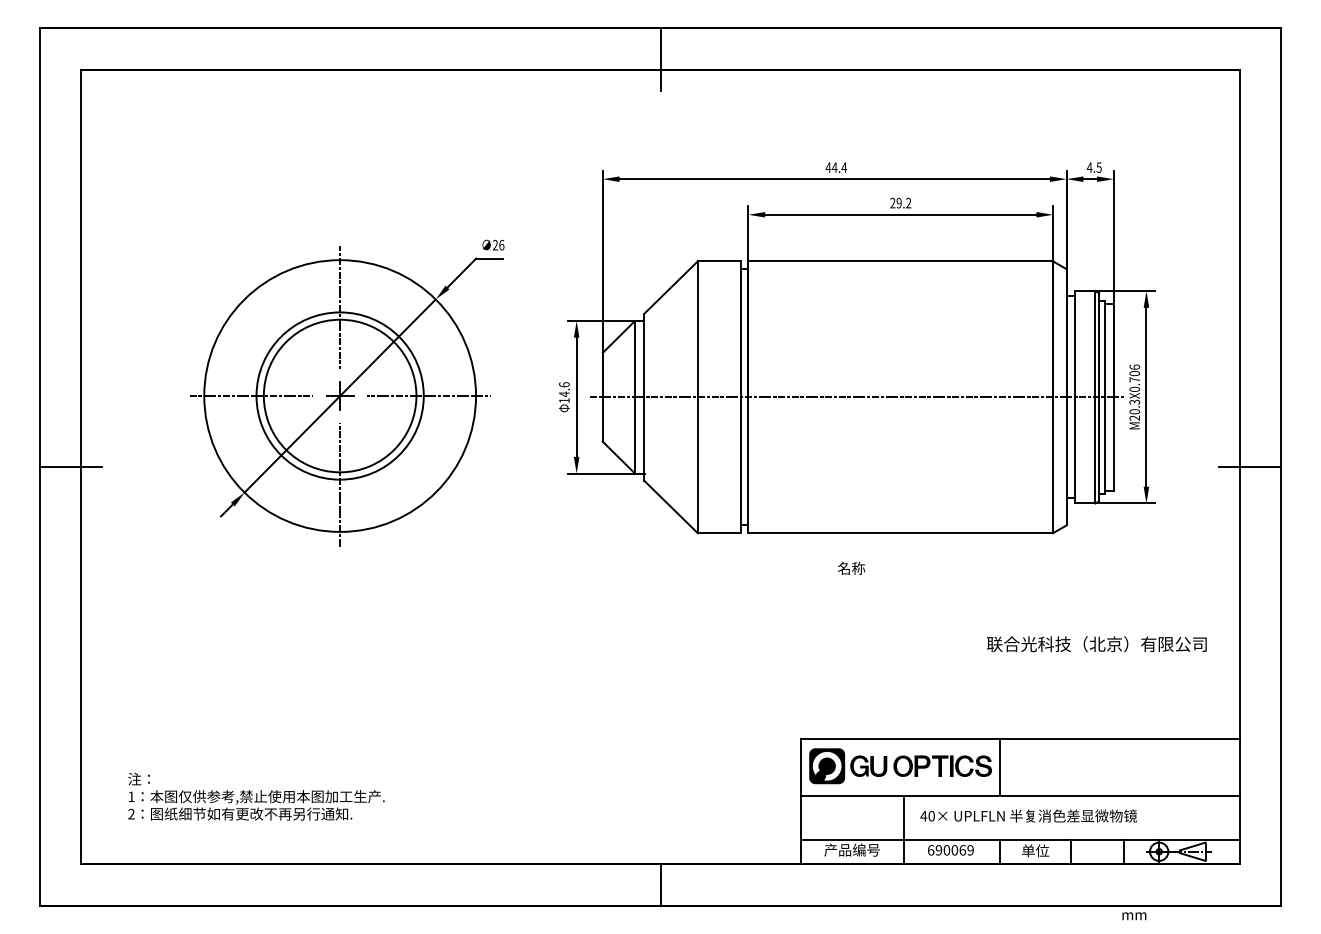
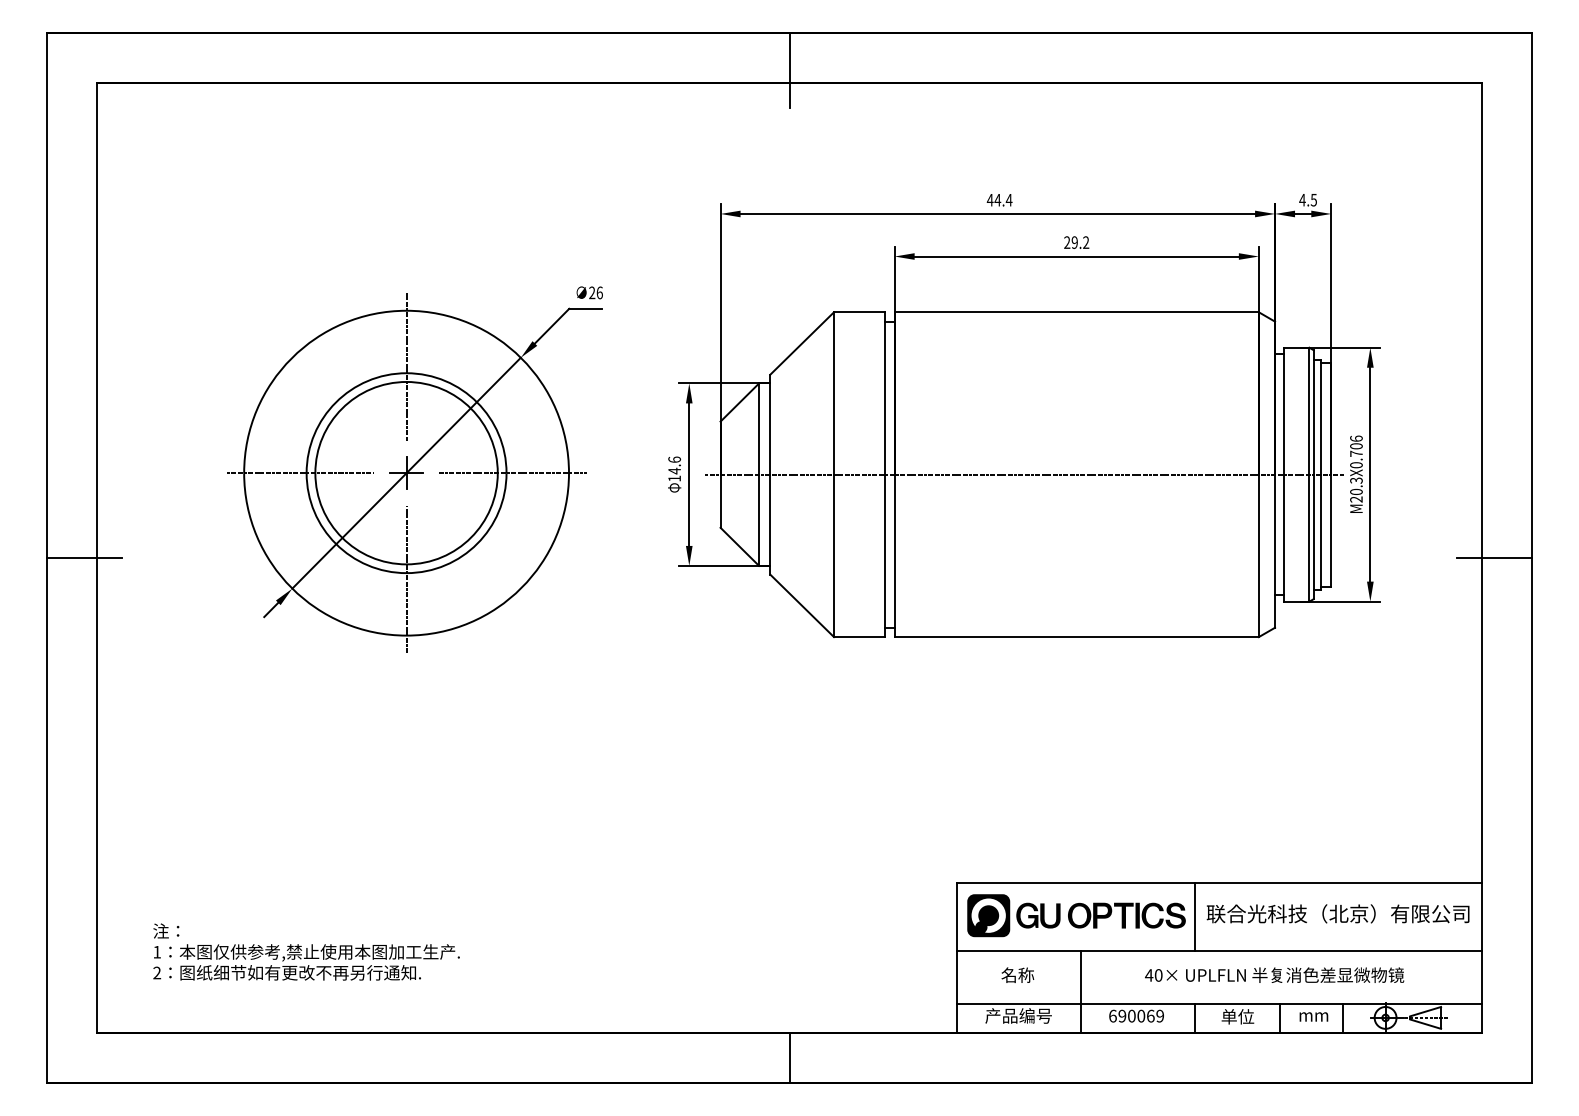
text: (851, 567) -> (1017, 974), moved
text: (1096, 643) -> (1337, 913), moved
text: (1028, 815) -> (1274, 974), moved
text: (1134, 915) -> (1313, 1016), moved

